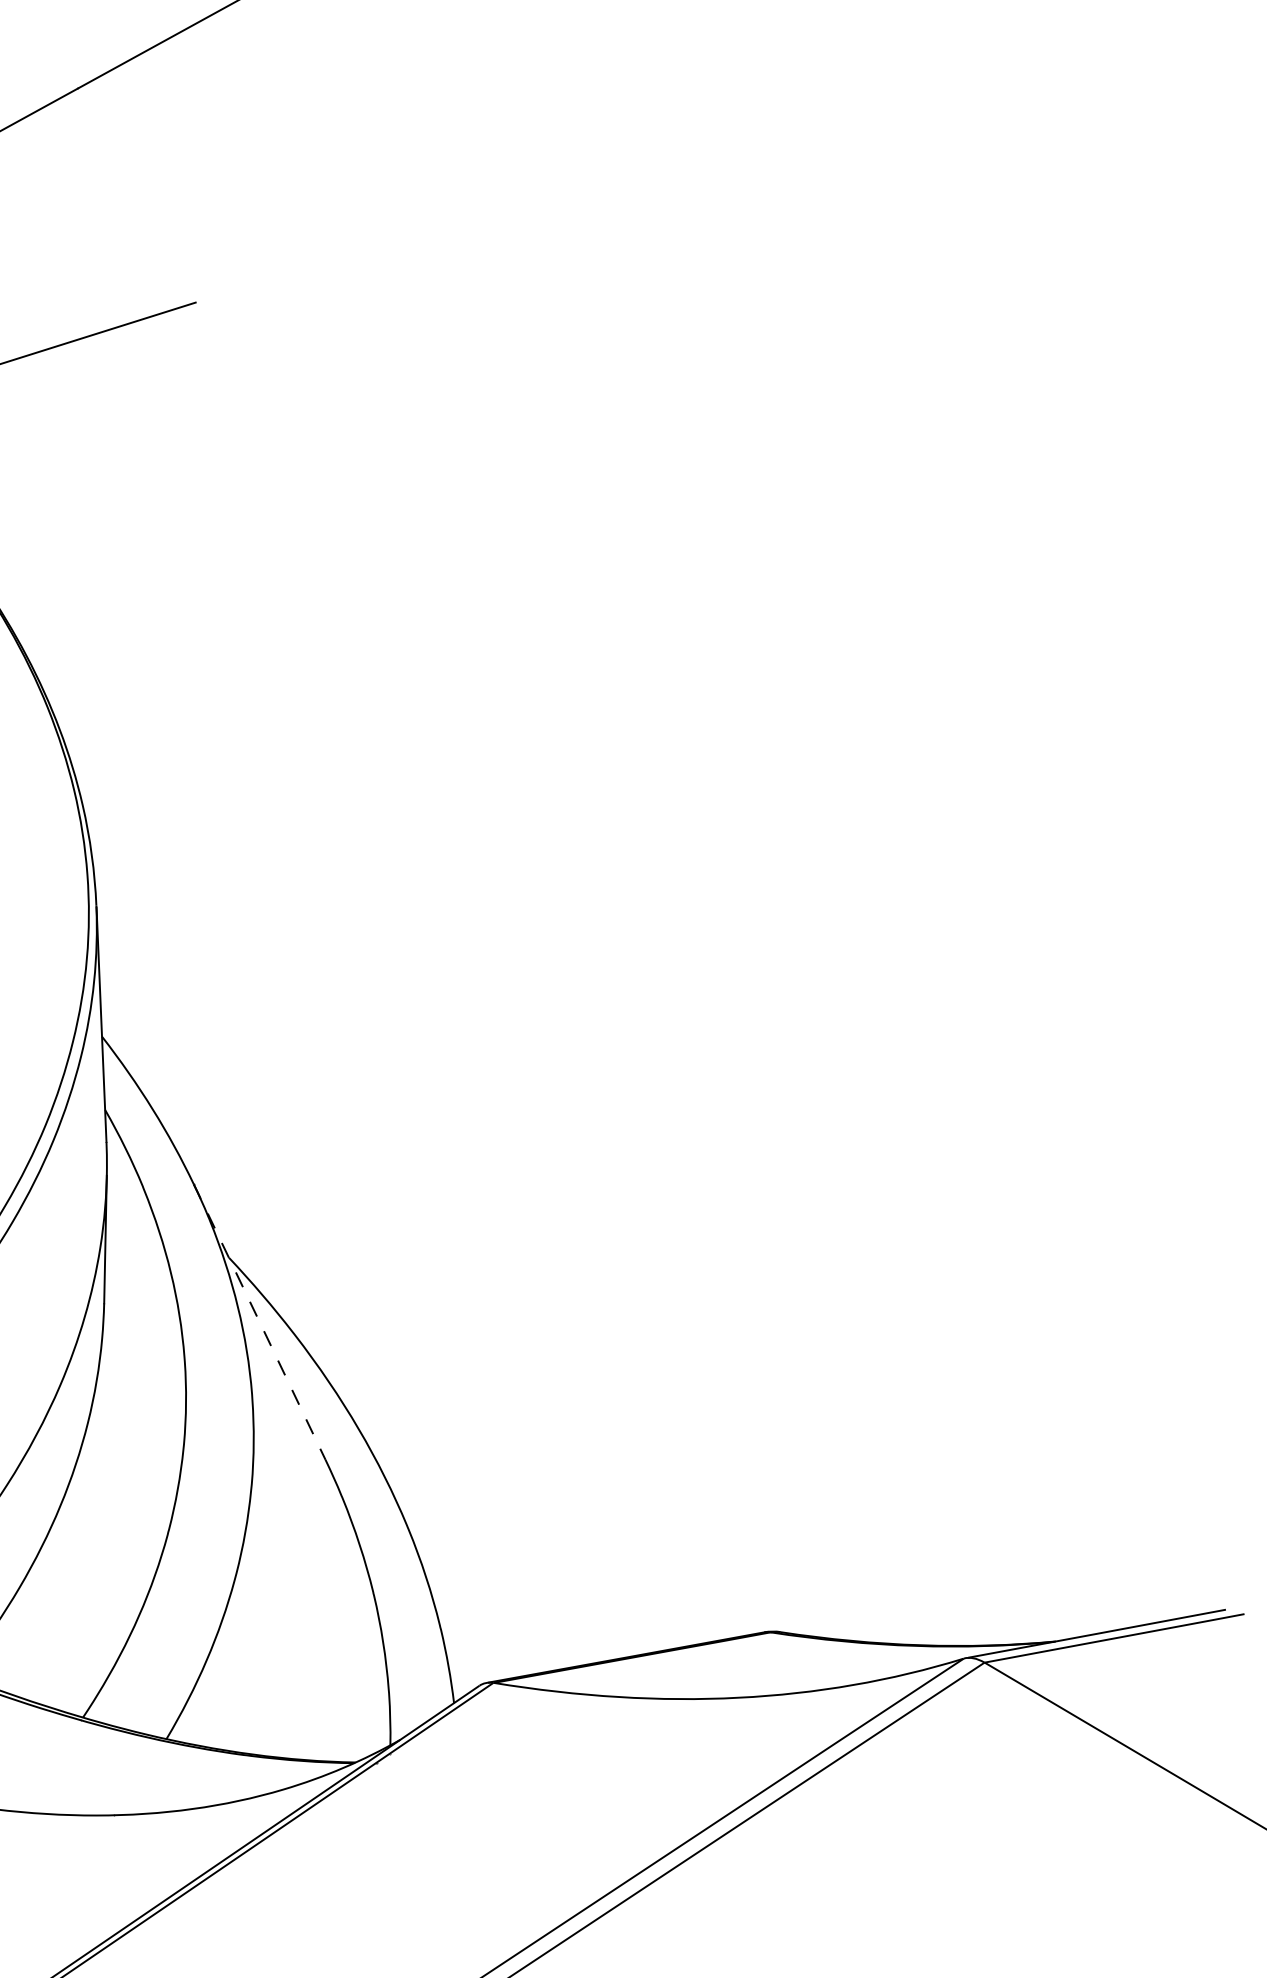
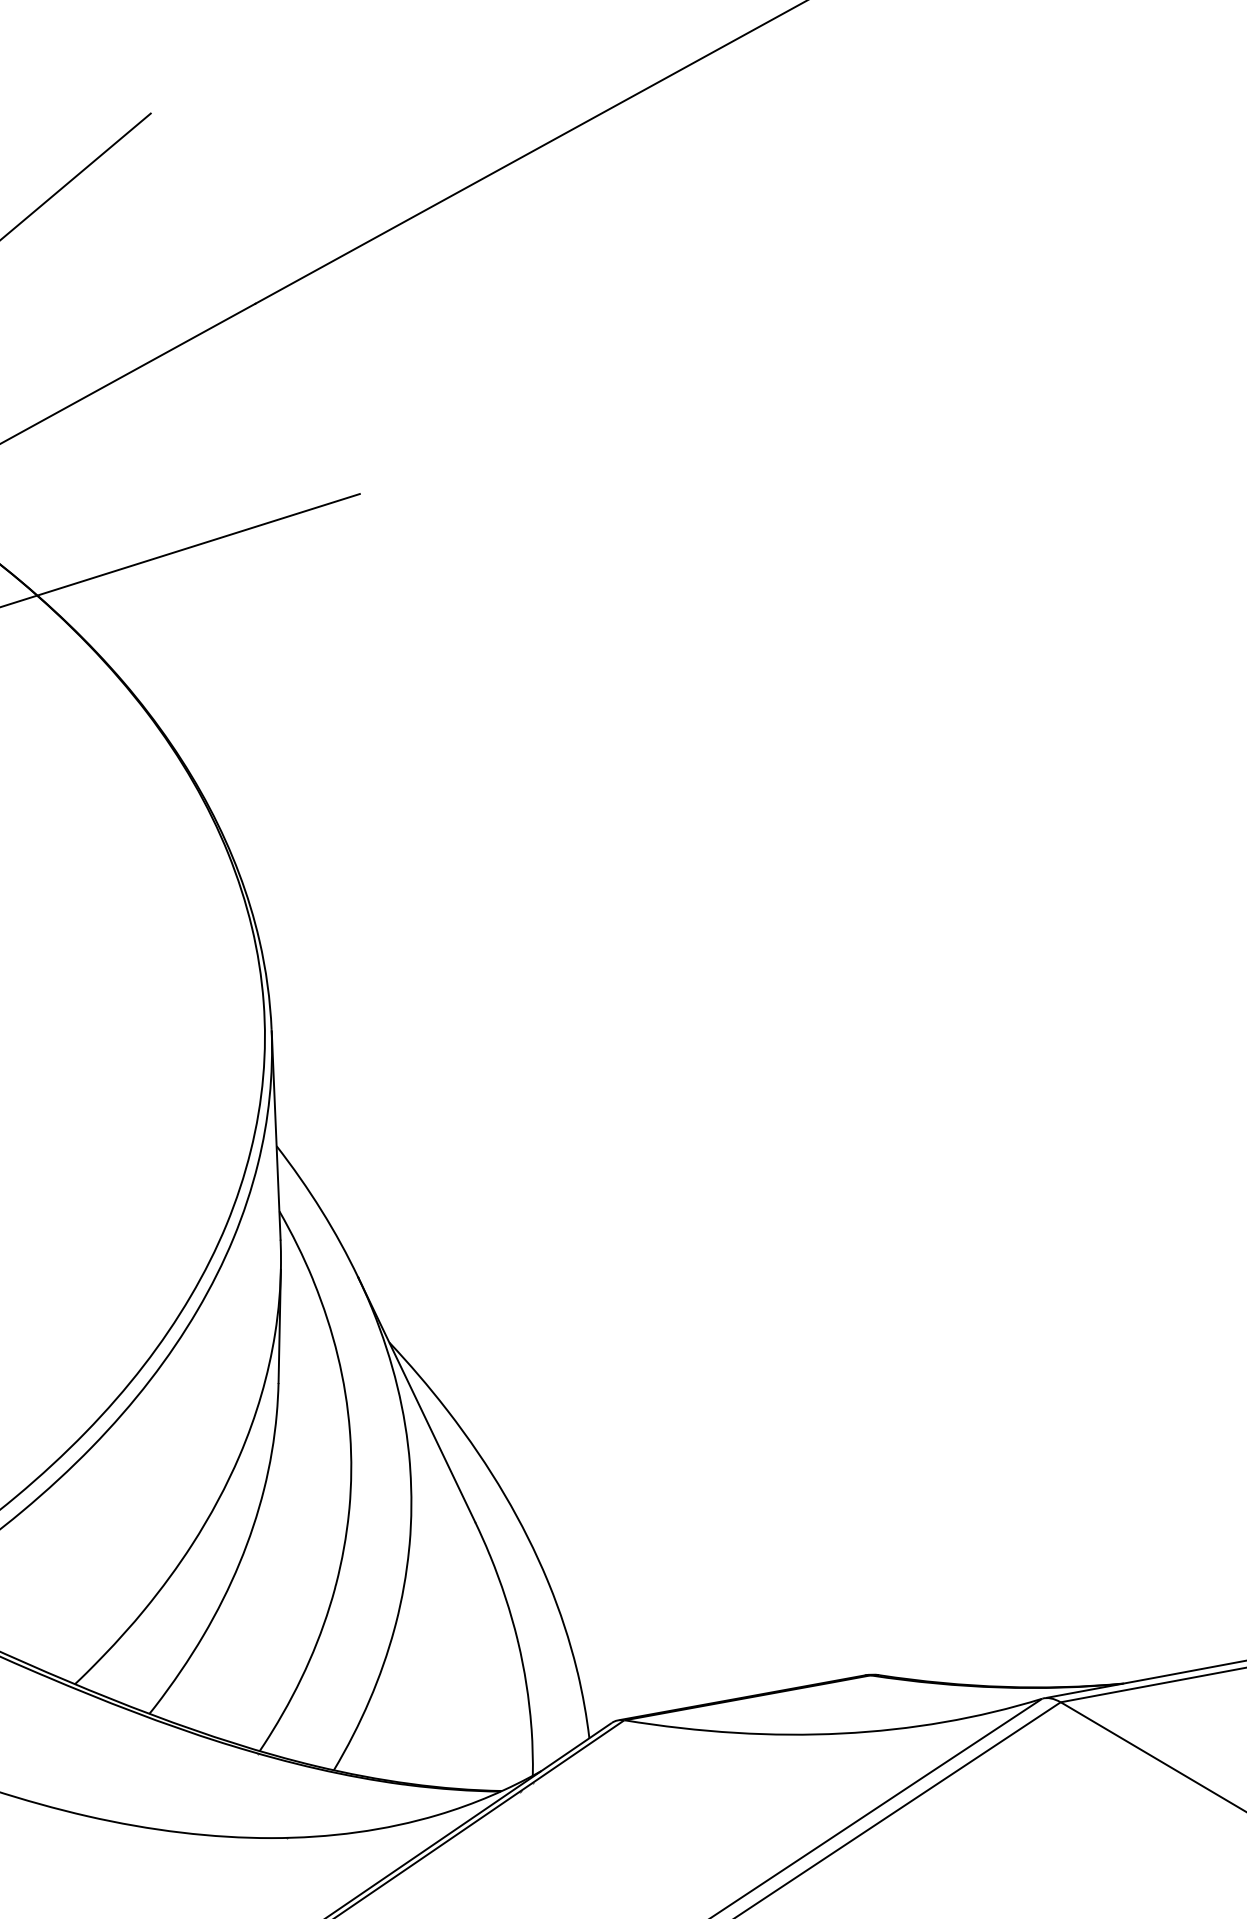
line: (259, 1321) -> (416, 1399), dashed -> solid

